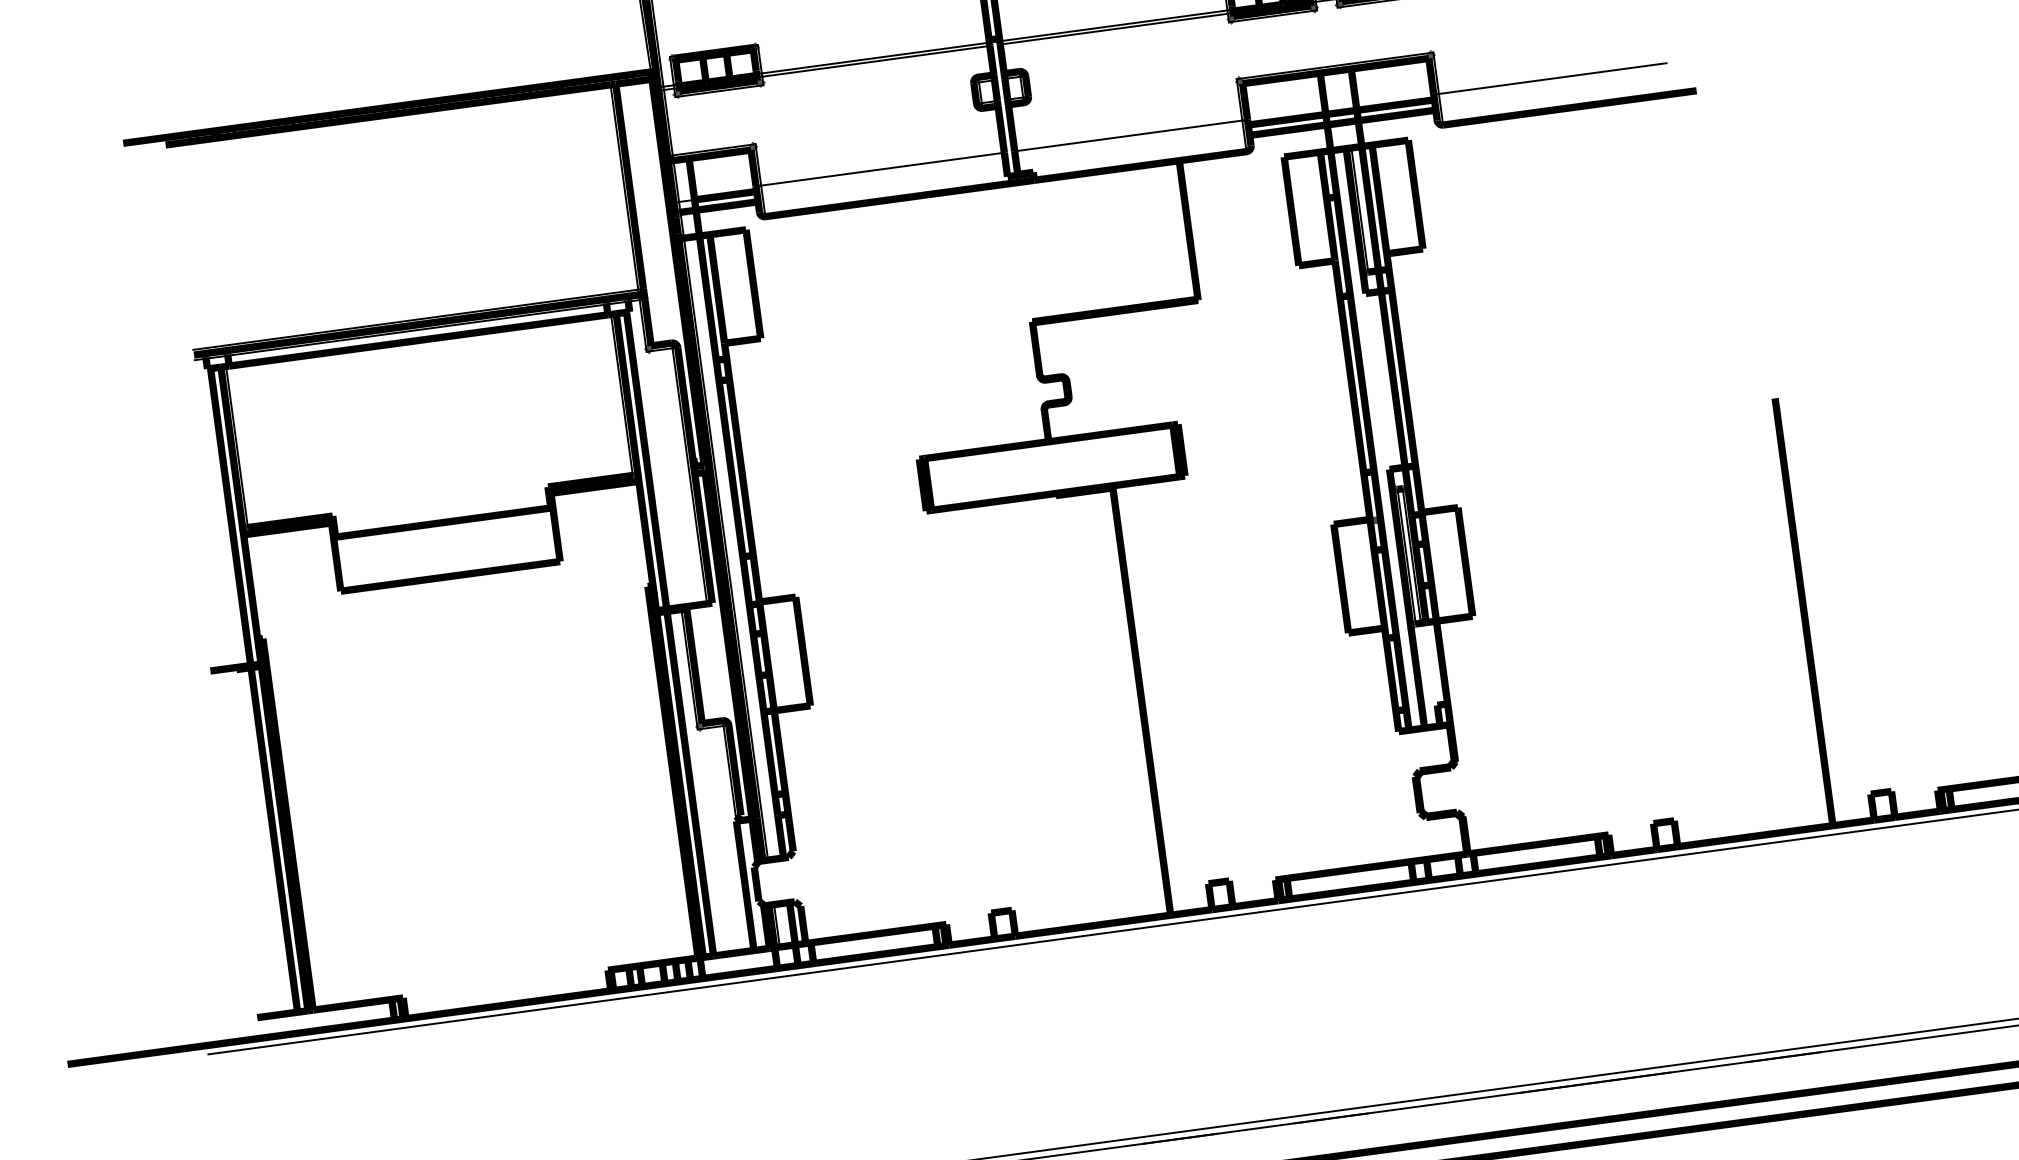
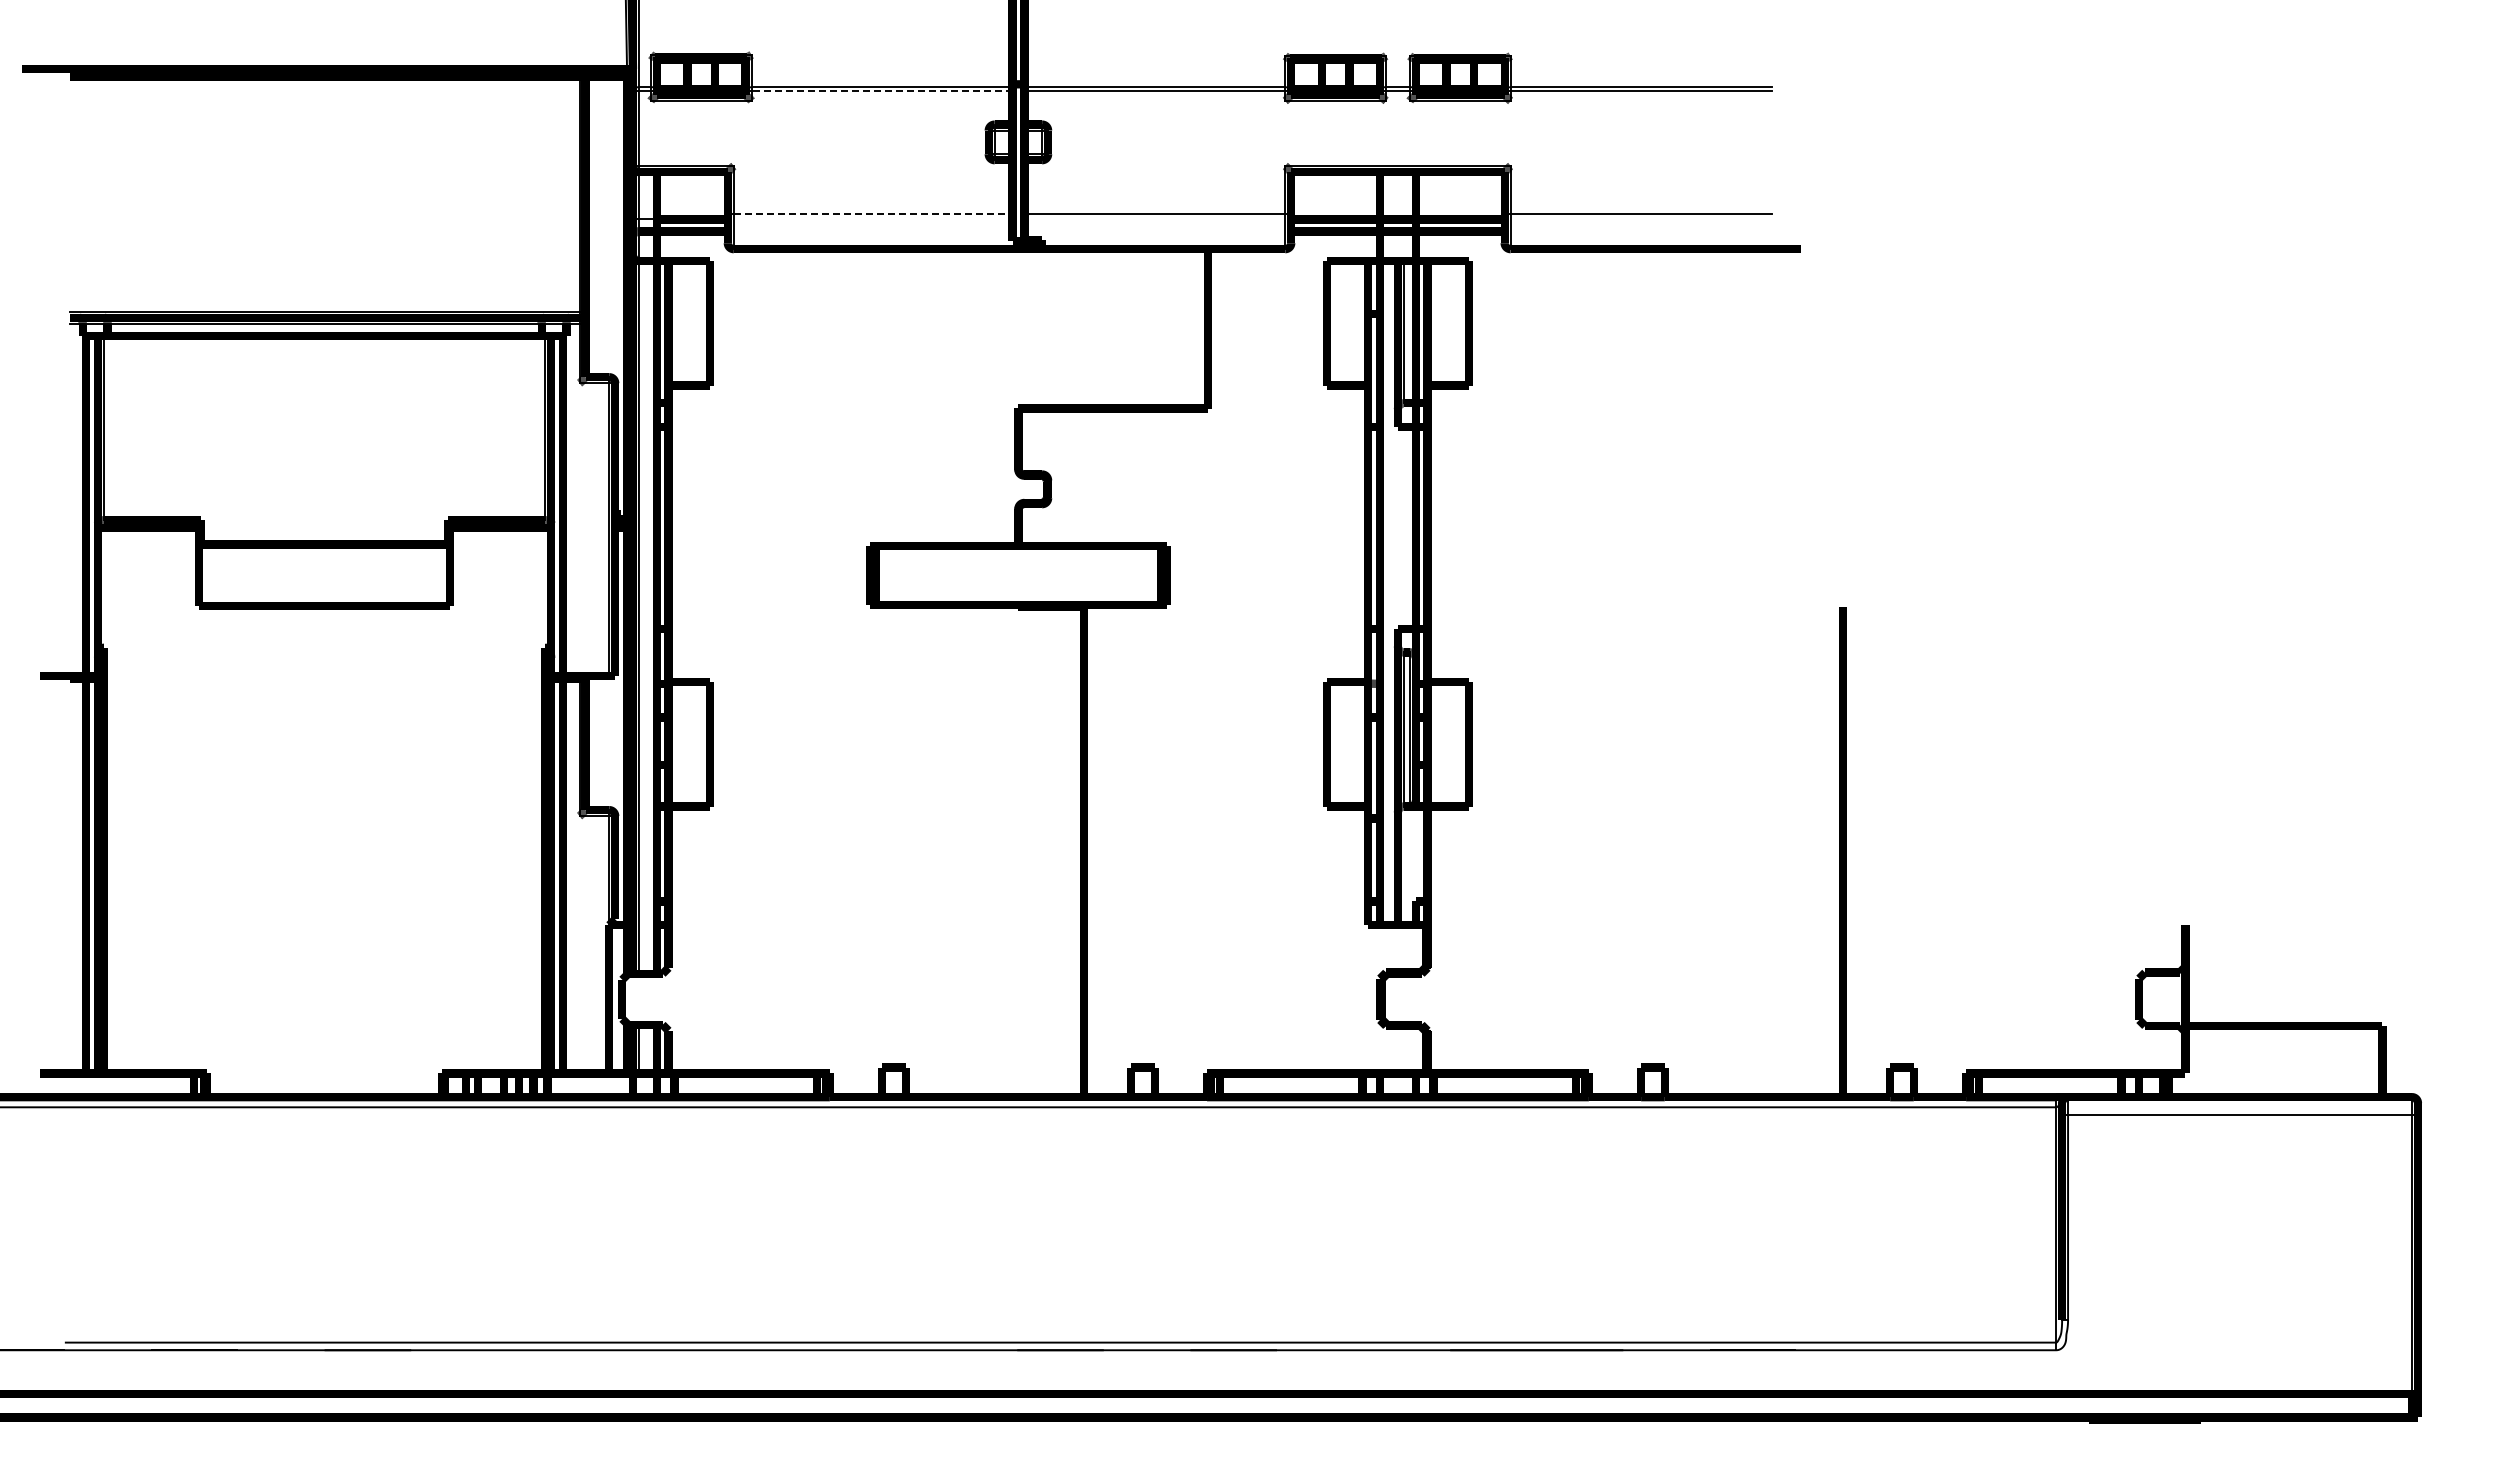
line: (875, 61) -> (881, 91), solid -> dashed
line: (883, 169) -> (873, 213), solid -> dashed

